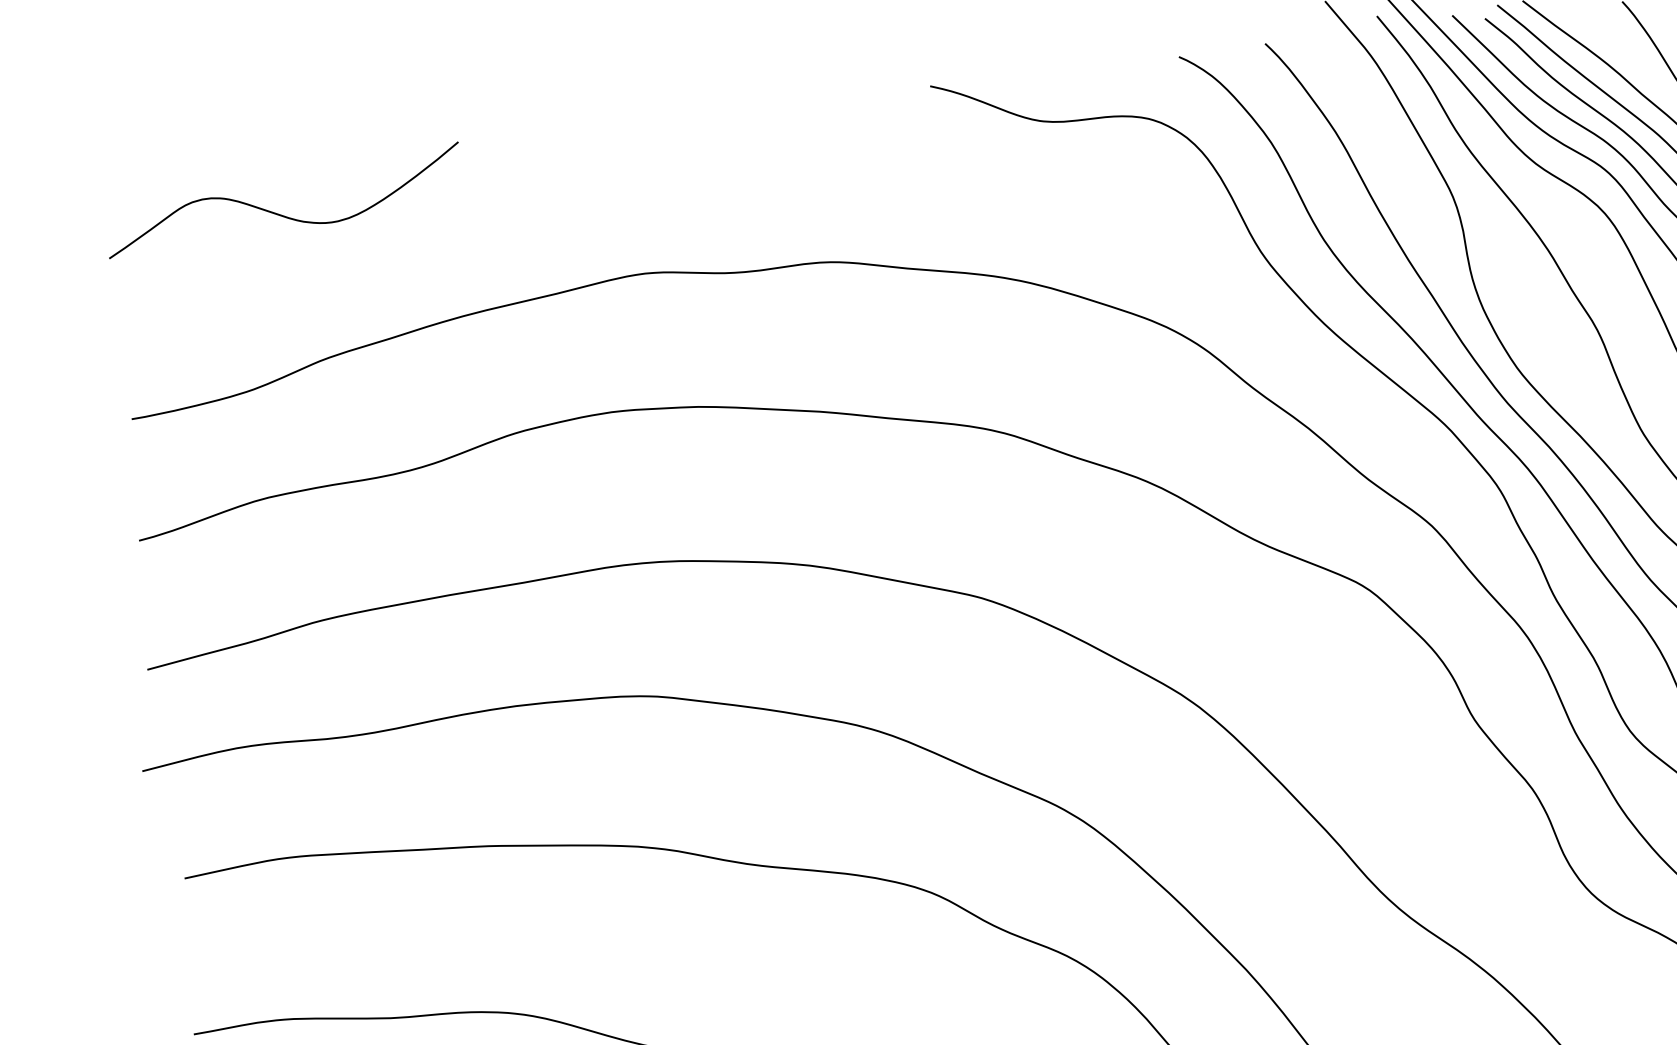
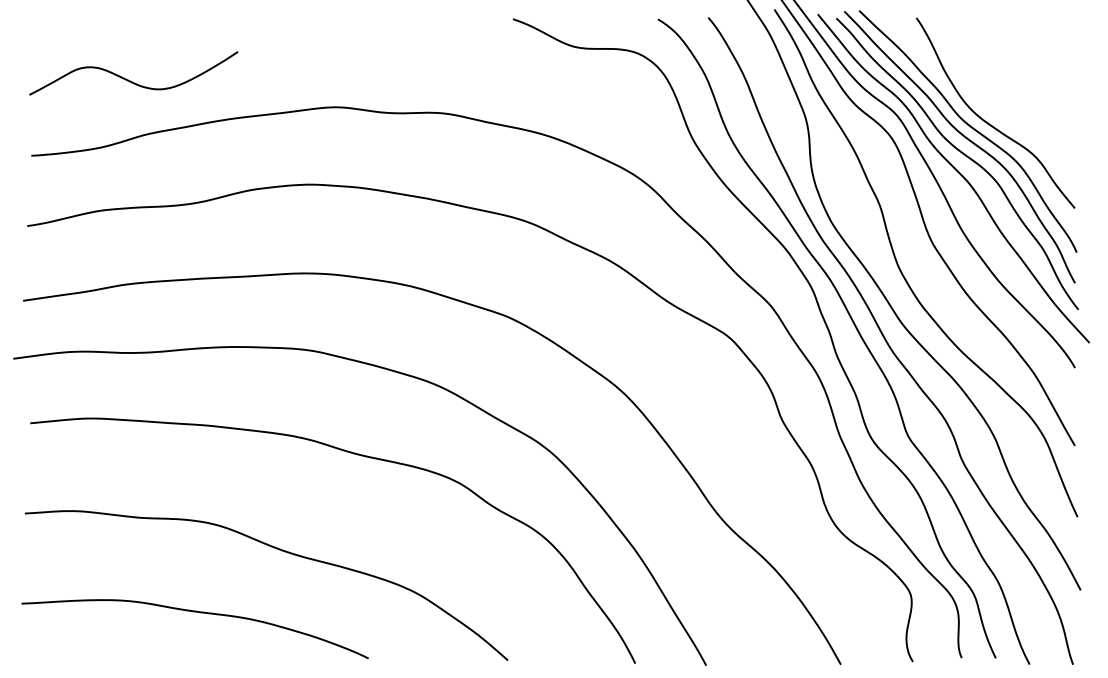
curve: (279, 213) -> (130, 80), moved

